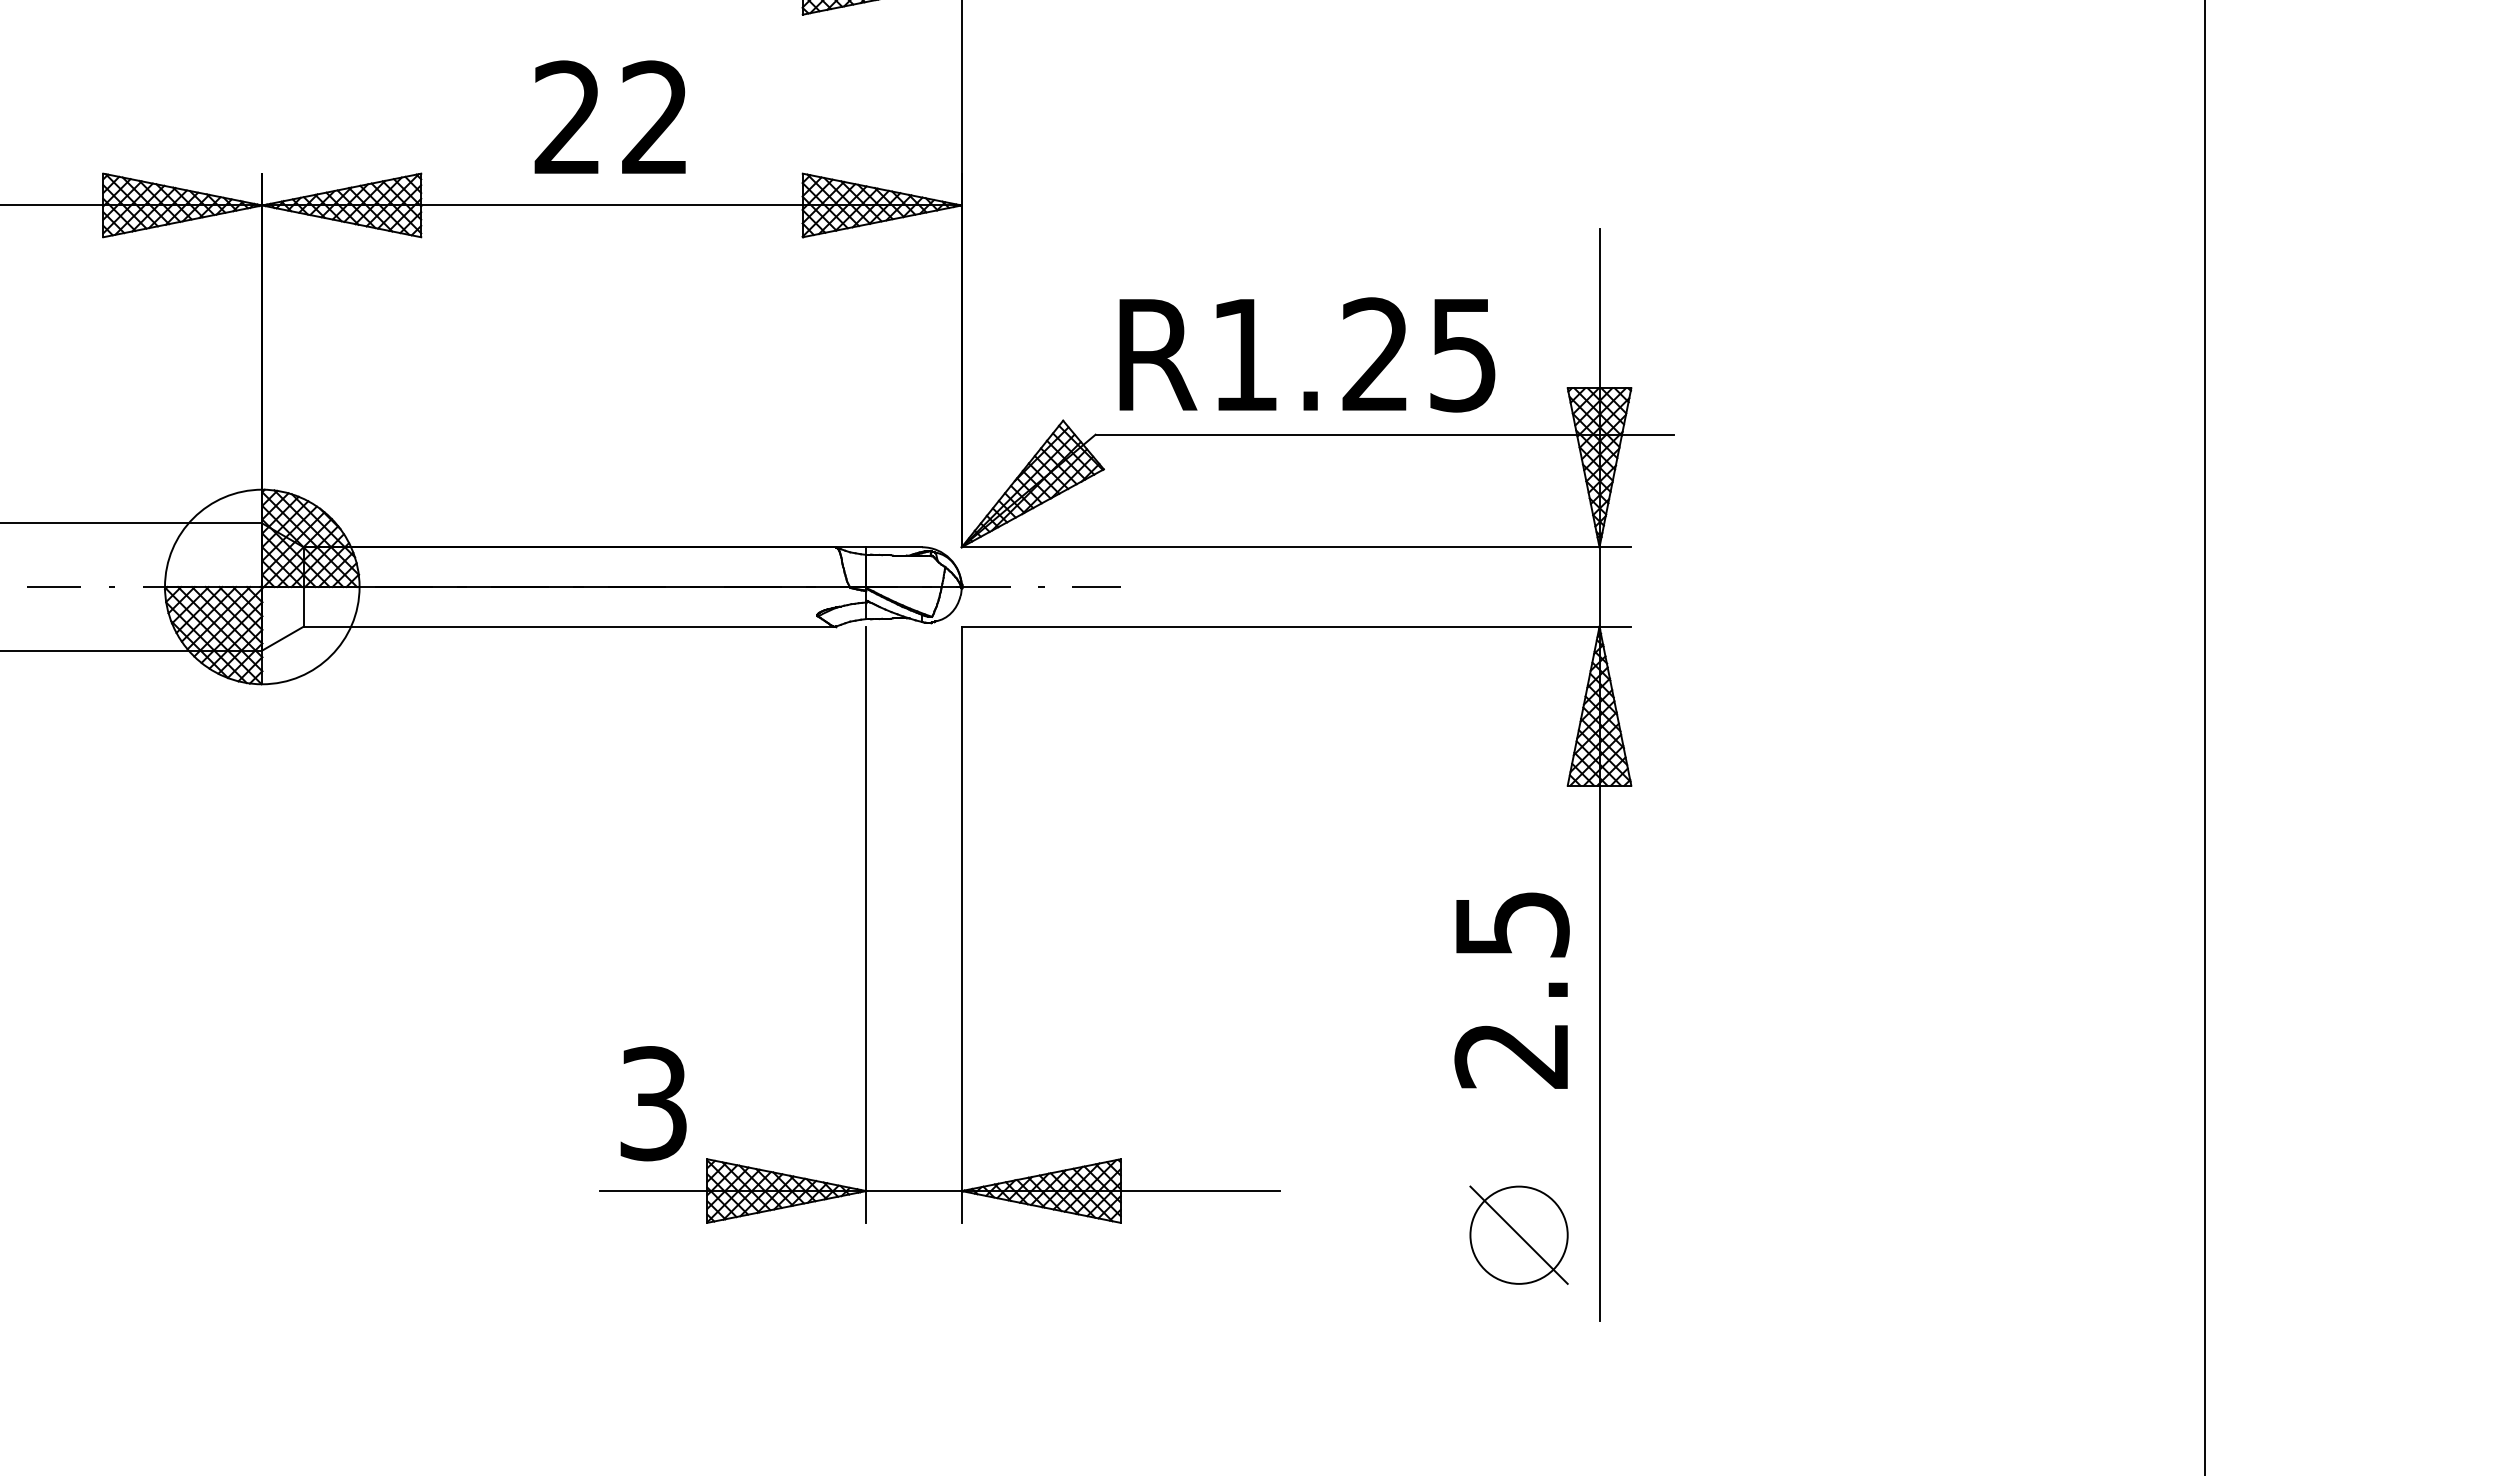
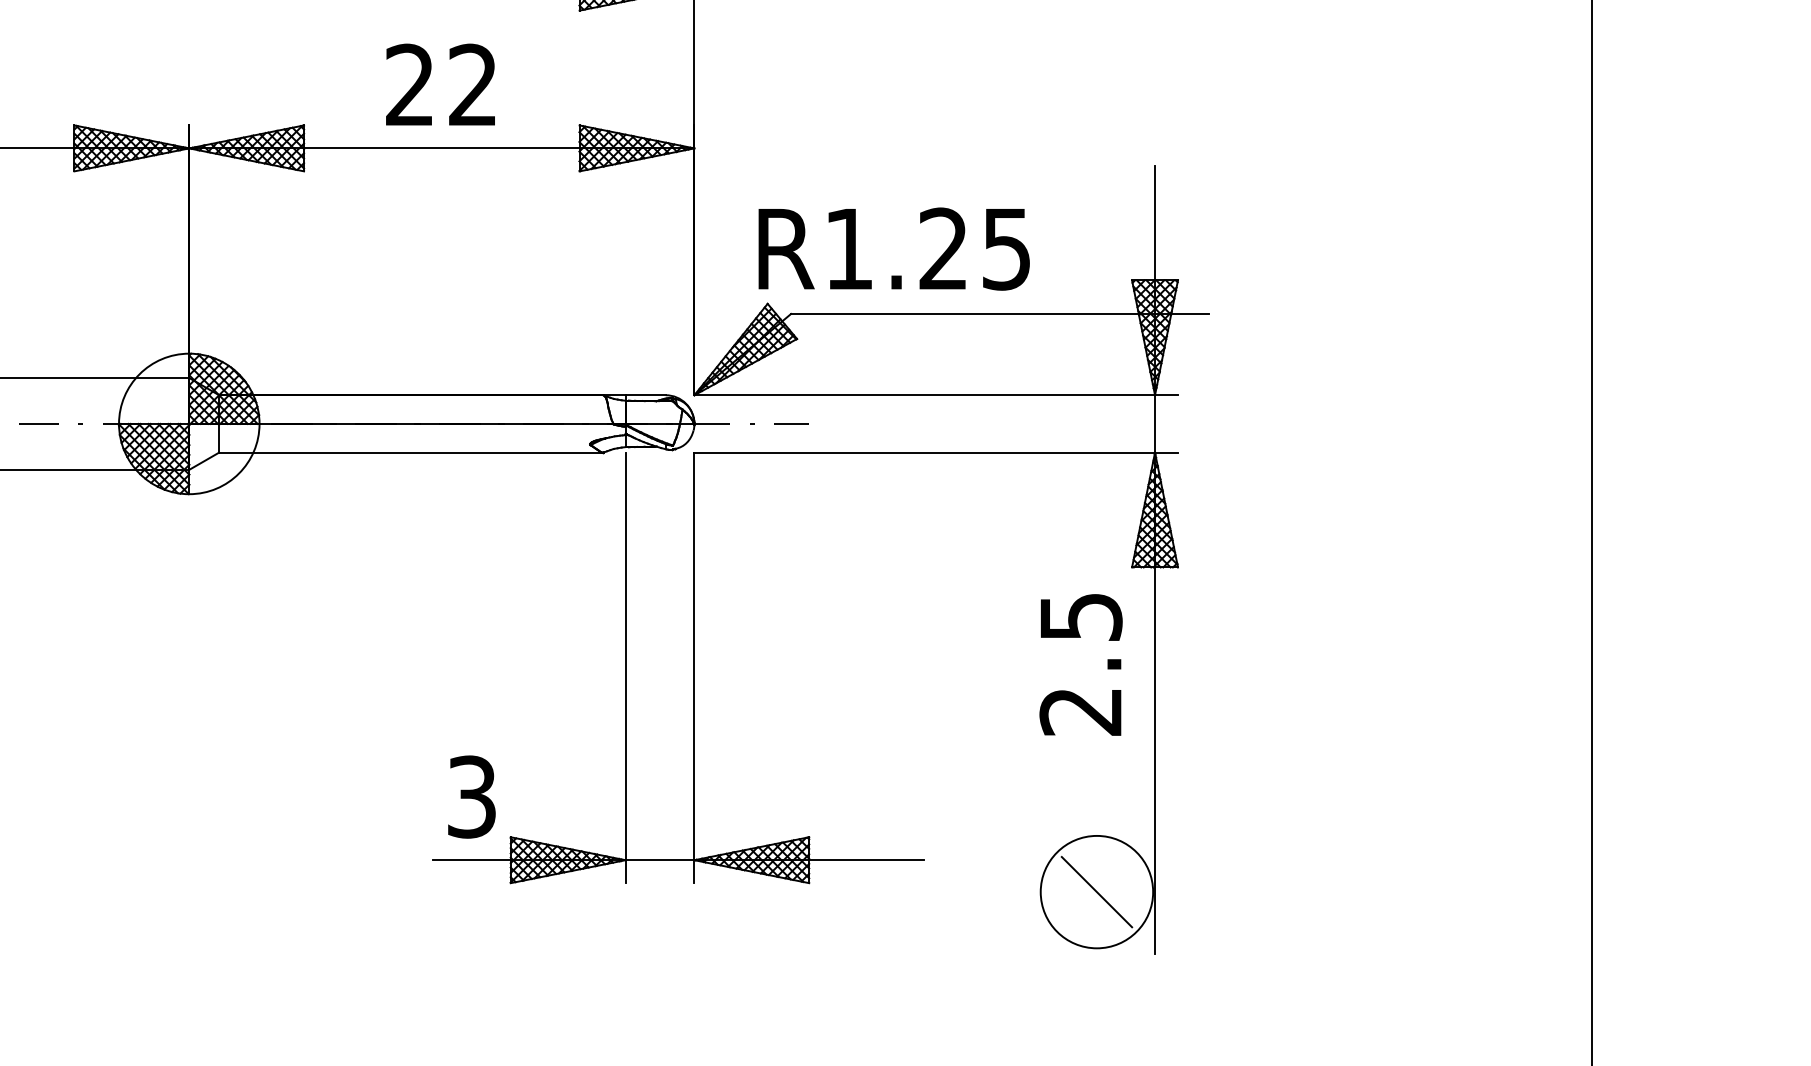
text: (1307, 354) -> (894, 248), moved
text: (1511, 990) -> (1080, 664), moved
circle: (1518, 1234) -> (1096, 891), size x1.6

